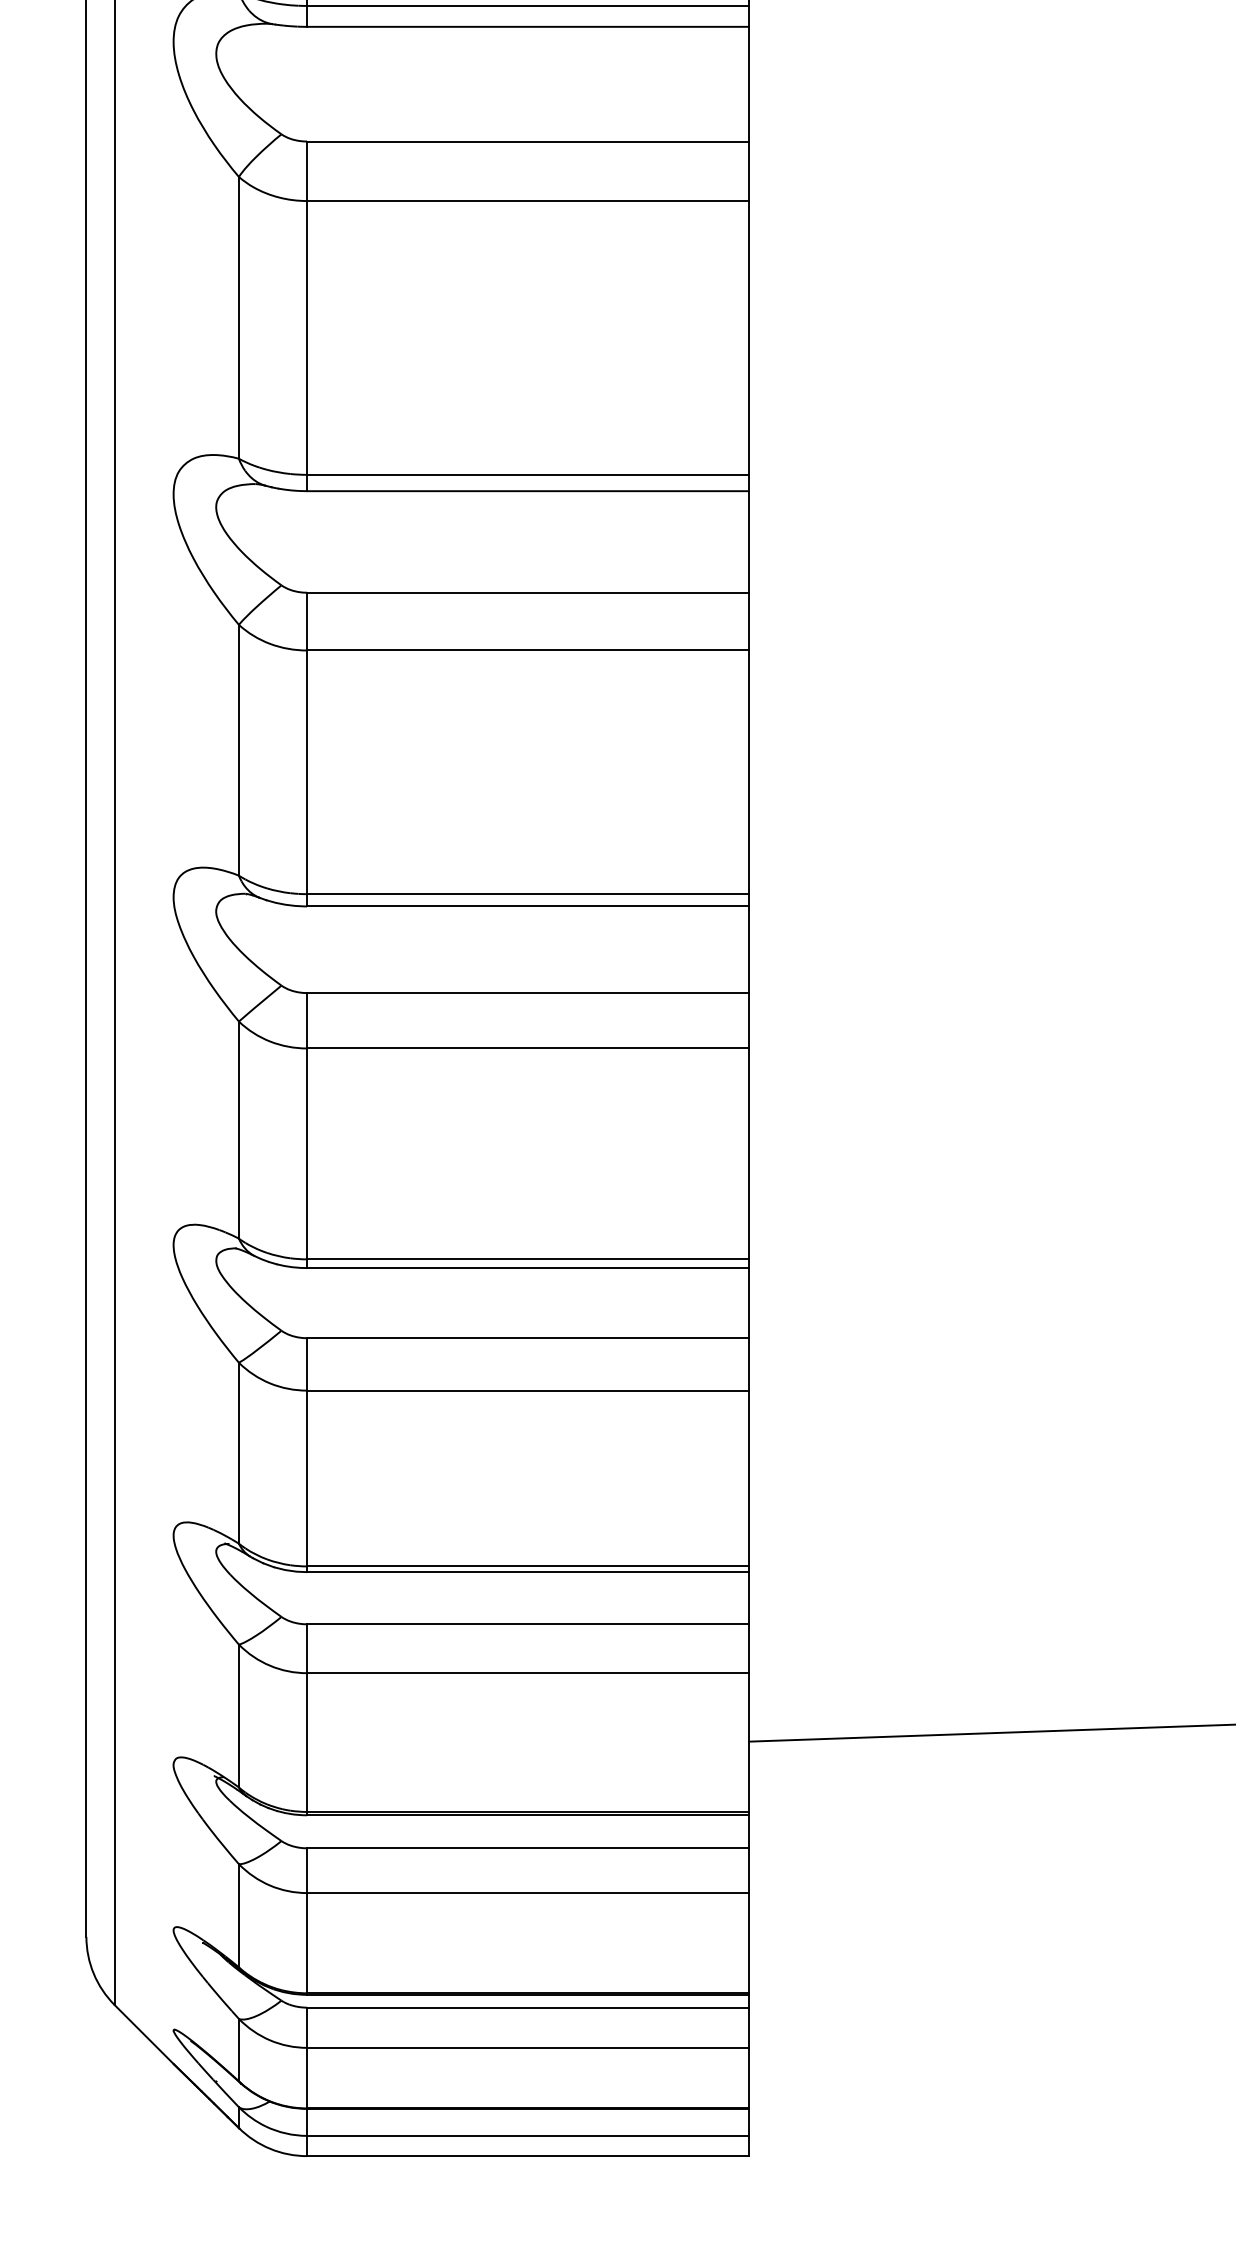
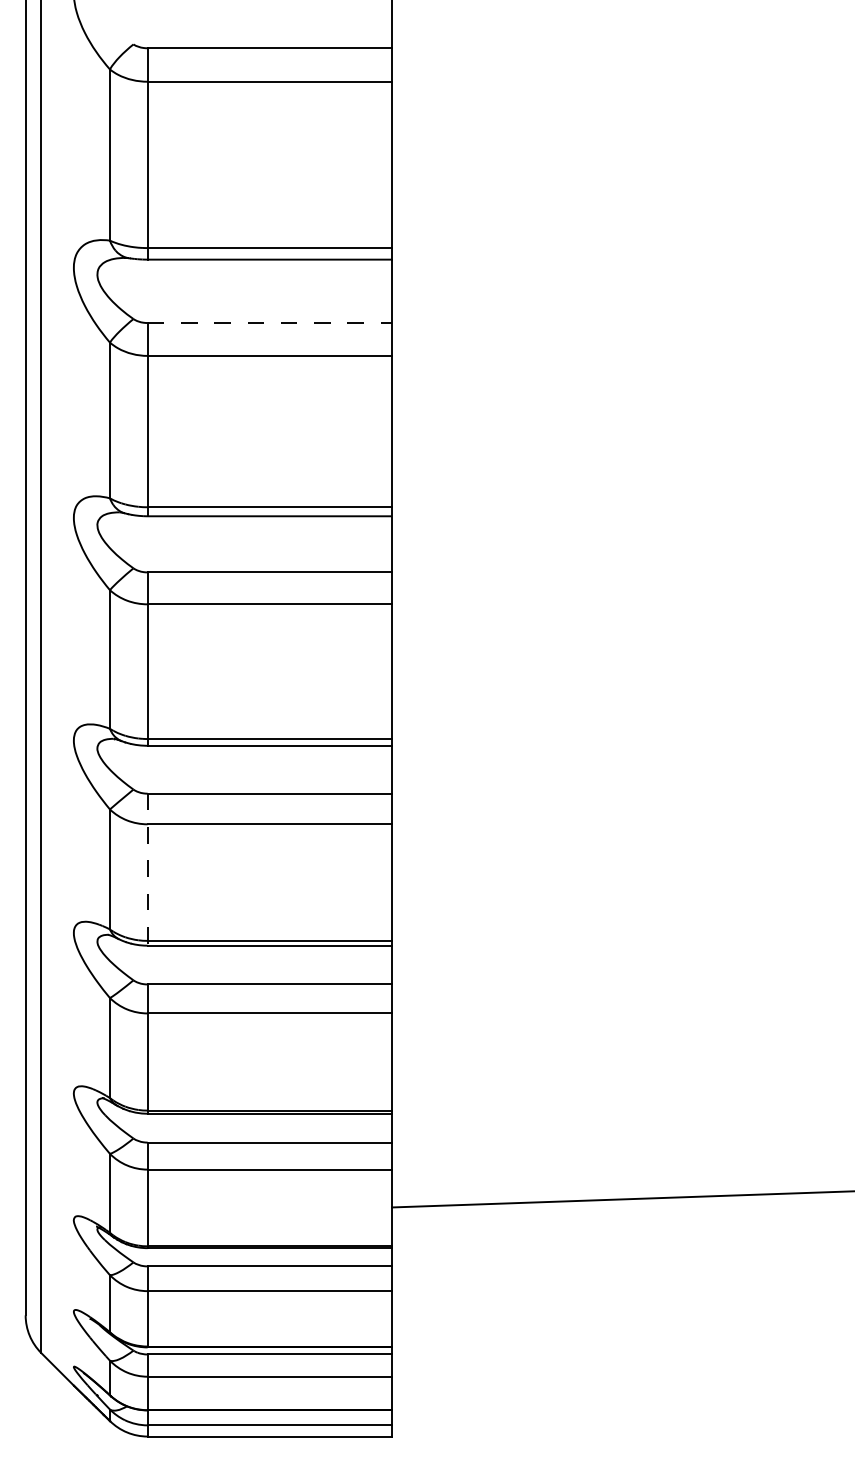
line: (529, 142) -> (270, 323), solid -> dashed
line: (306, 1132) -> (147, 870), solid -> dashed

